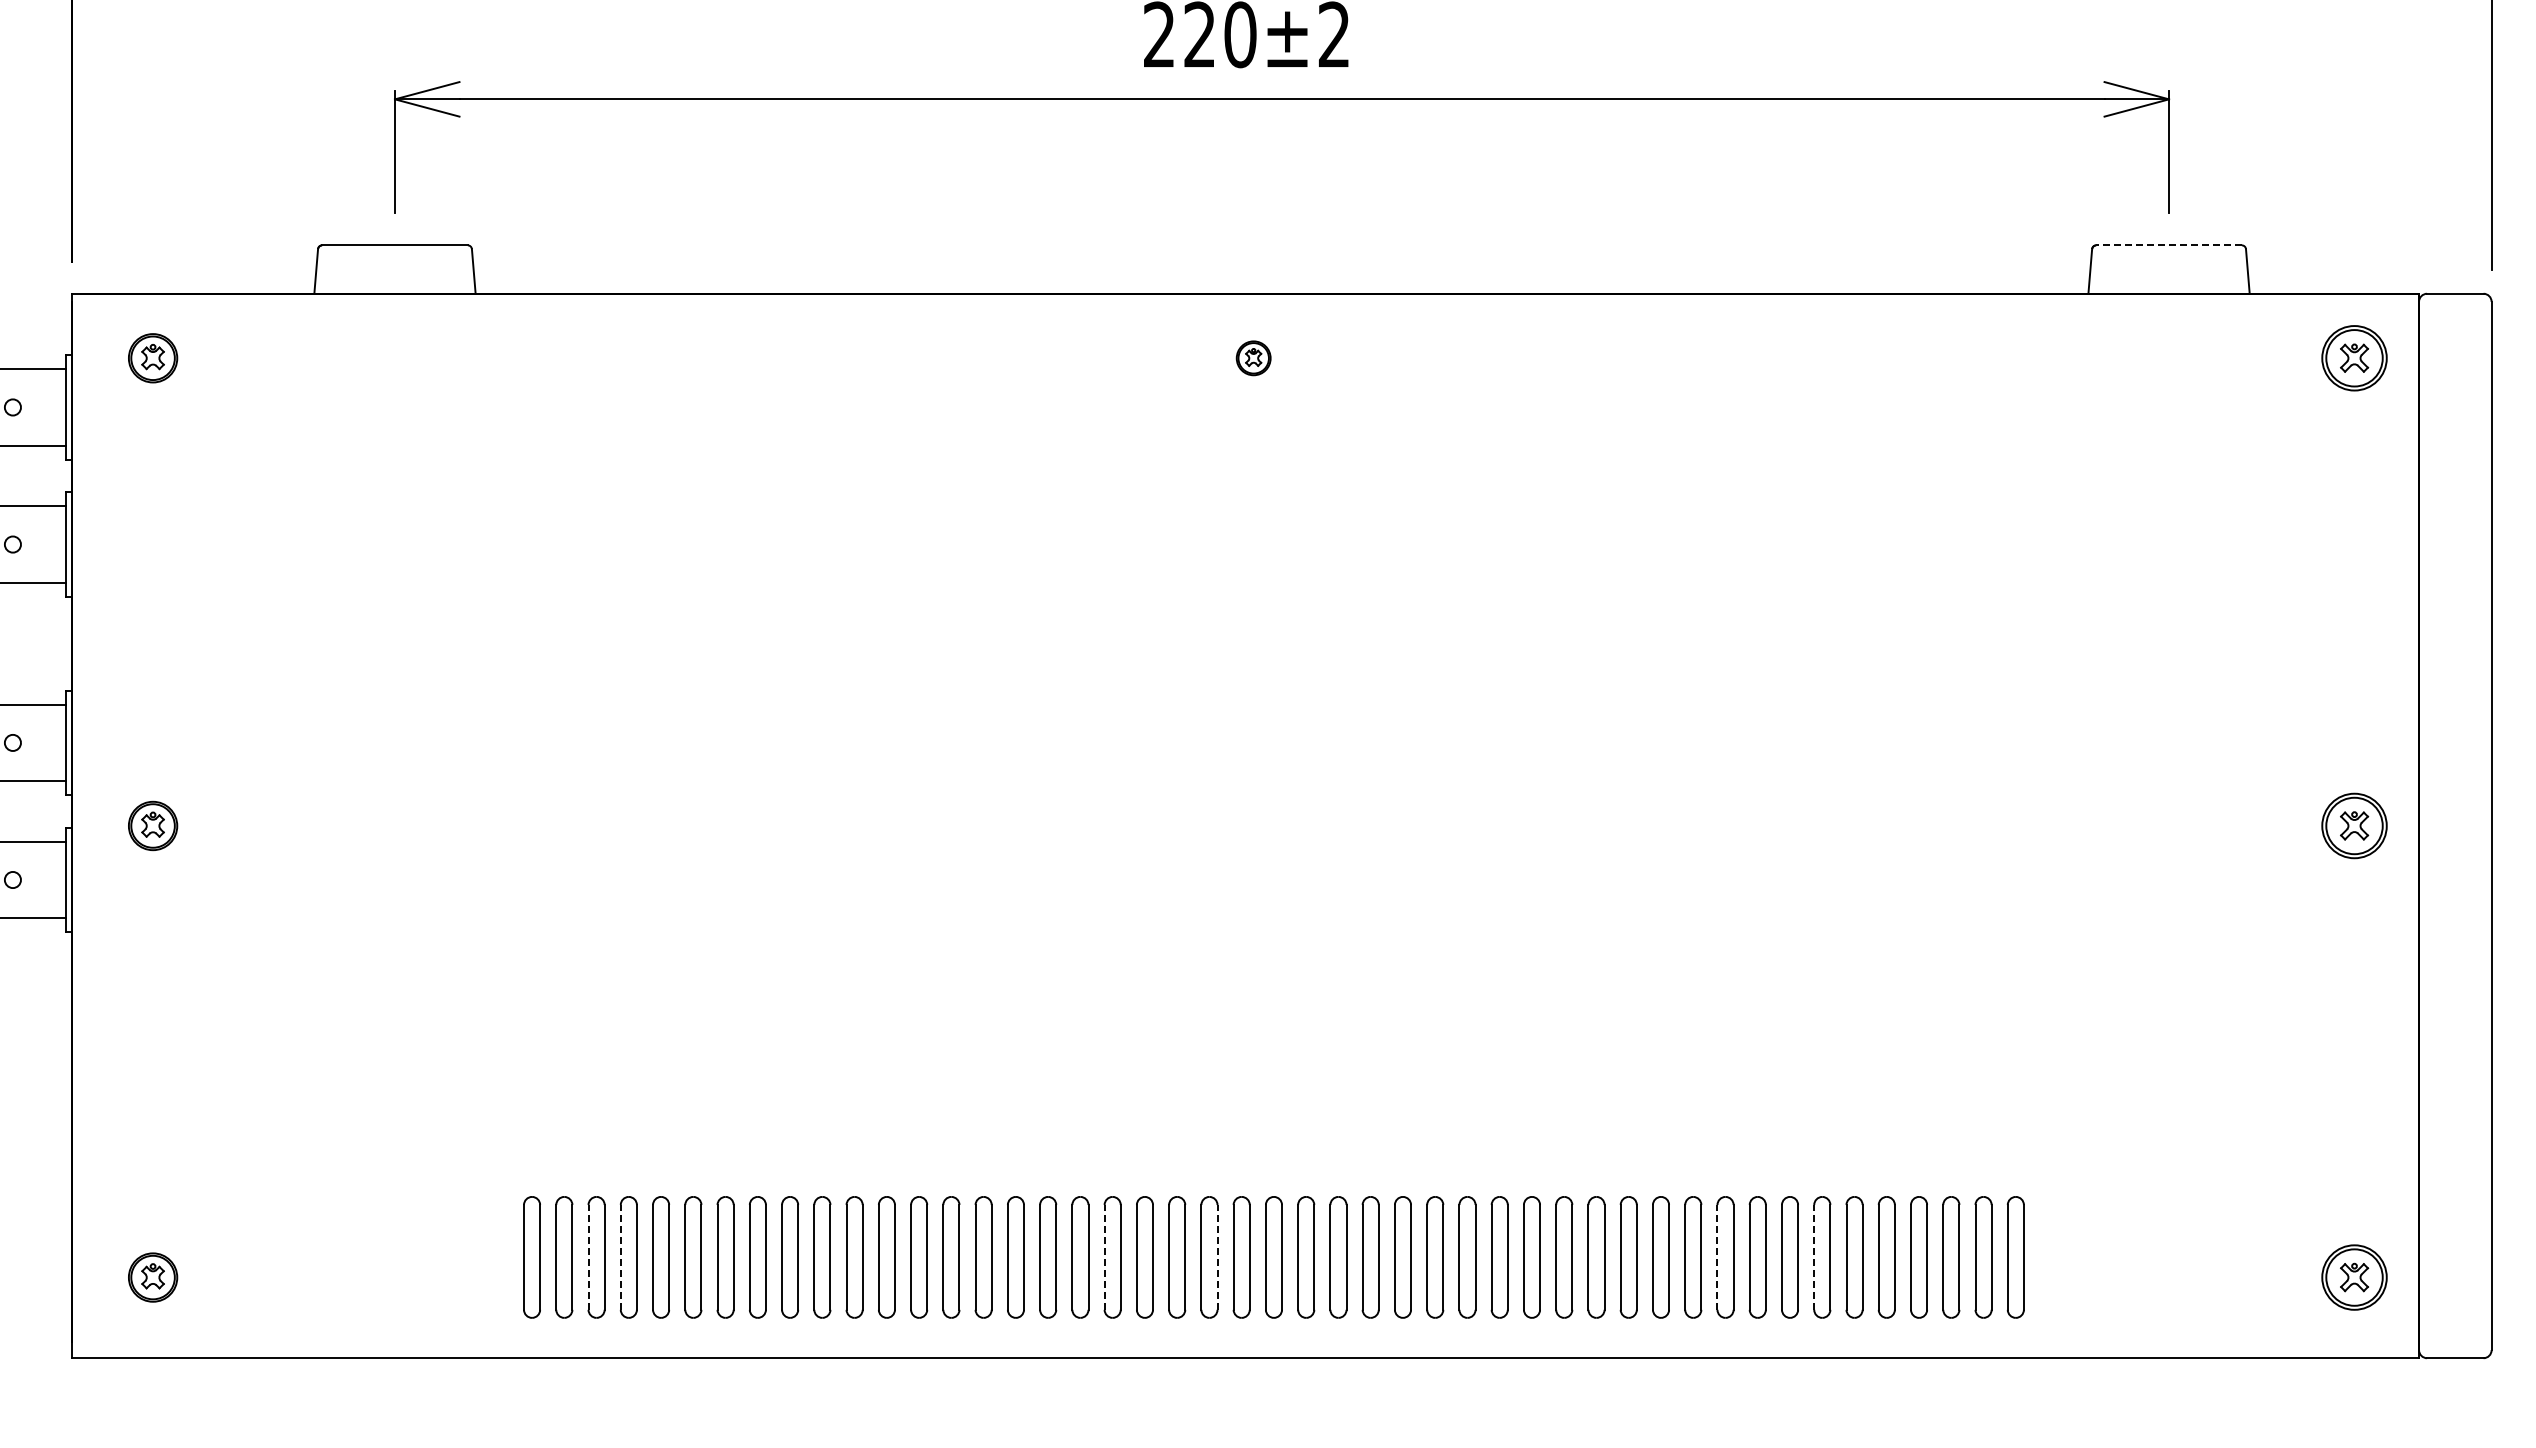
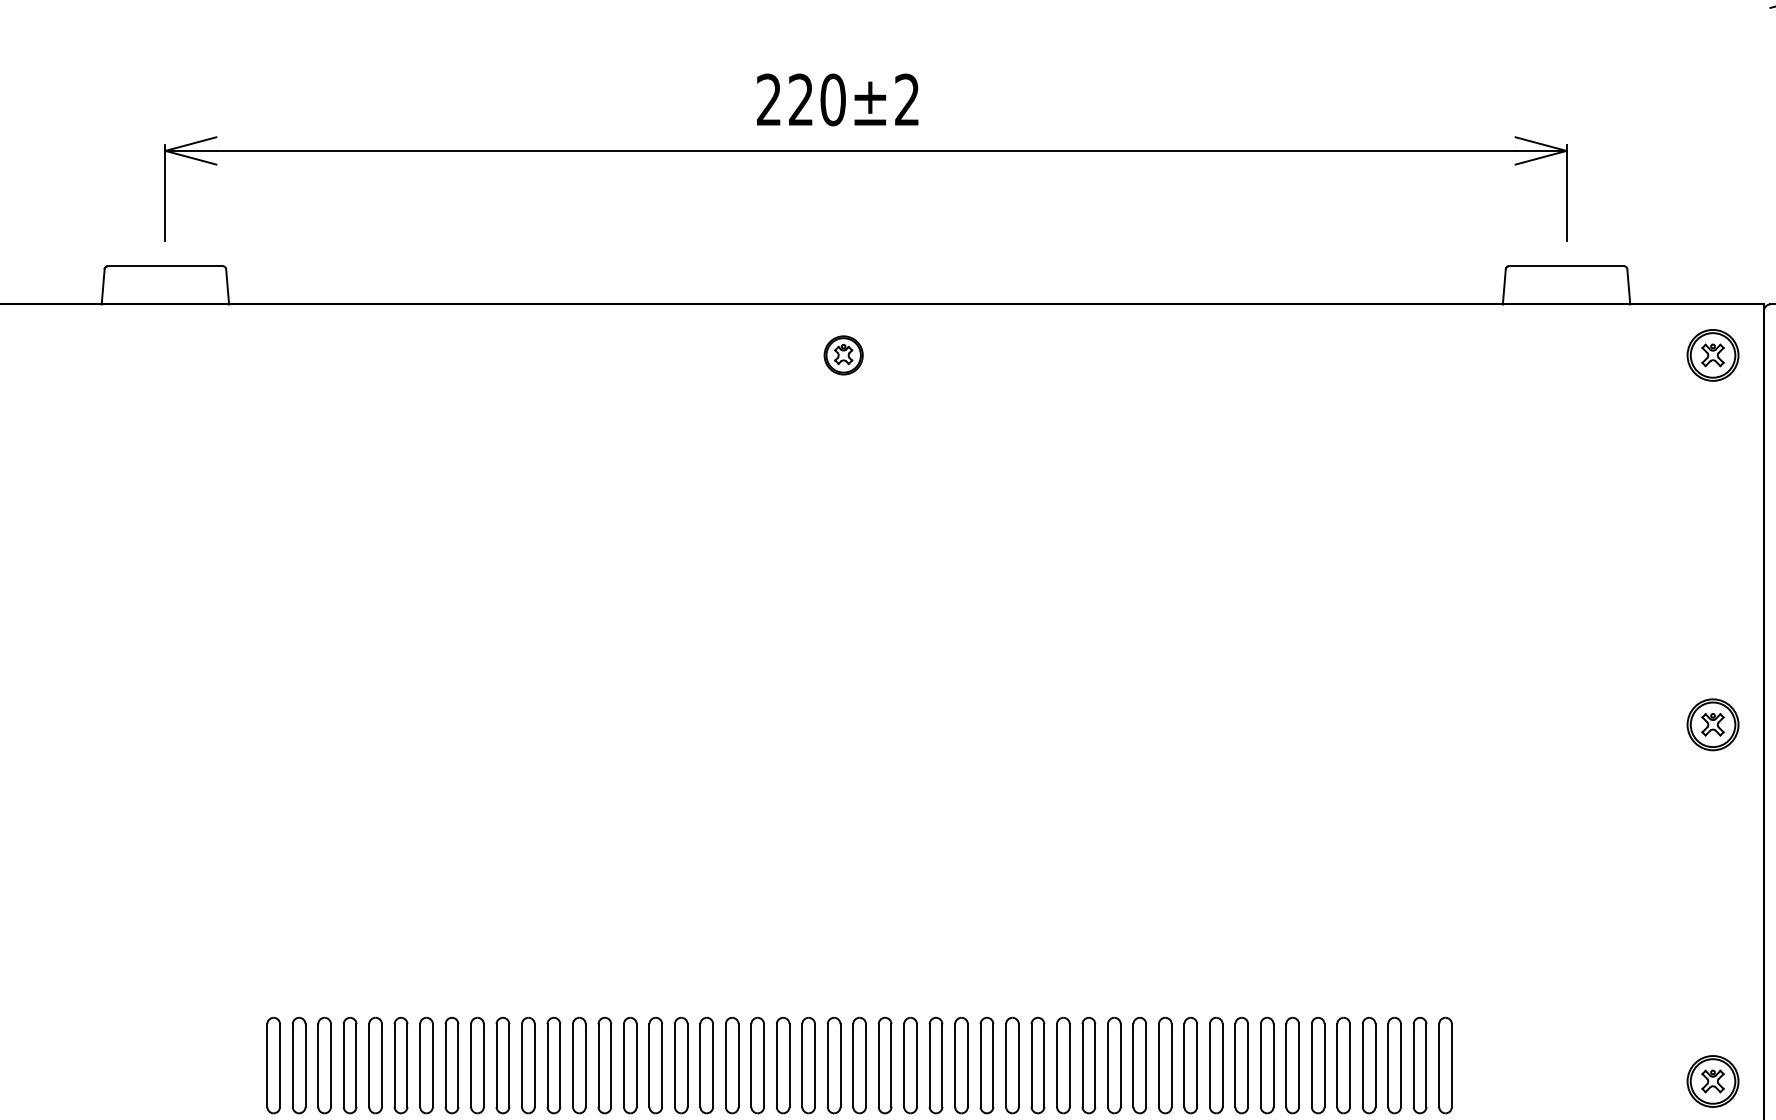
line: (2169, 245) -> (1566, 266), dashed -> solid
part: (1253, 358) -> (843, 355), size x1.43
line: (588, 1256) -> (318, 1064), dashed -> solid
line: (620, 1256) -> (343, 1064), dashed -> solid
line: (1104, 1256) -> (725, 1064), dashed -> solid
line: (1217, 1256) -> (815, 1064), dashed -> solid
line: (1717, 1256) -> (1209, 1064), dashed -> solid
line: (1814, 1256) -> (1286, 1064), dashed -> solid

